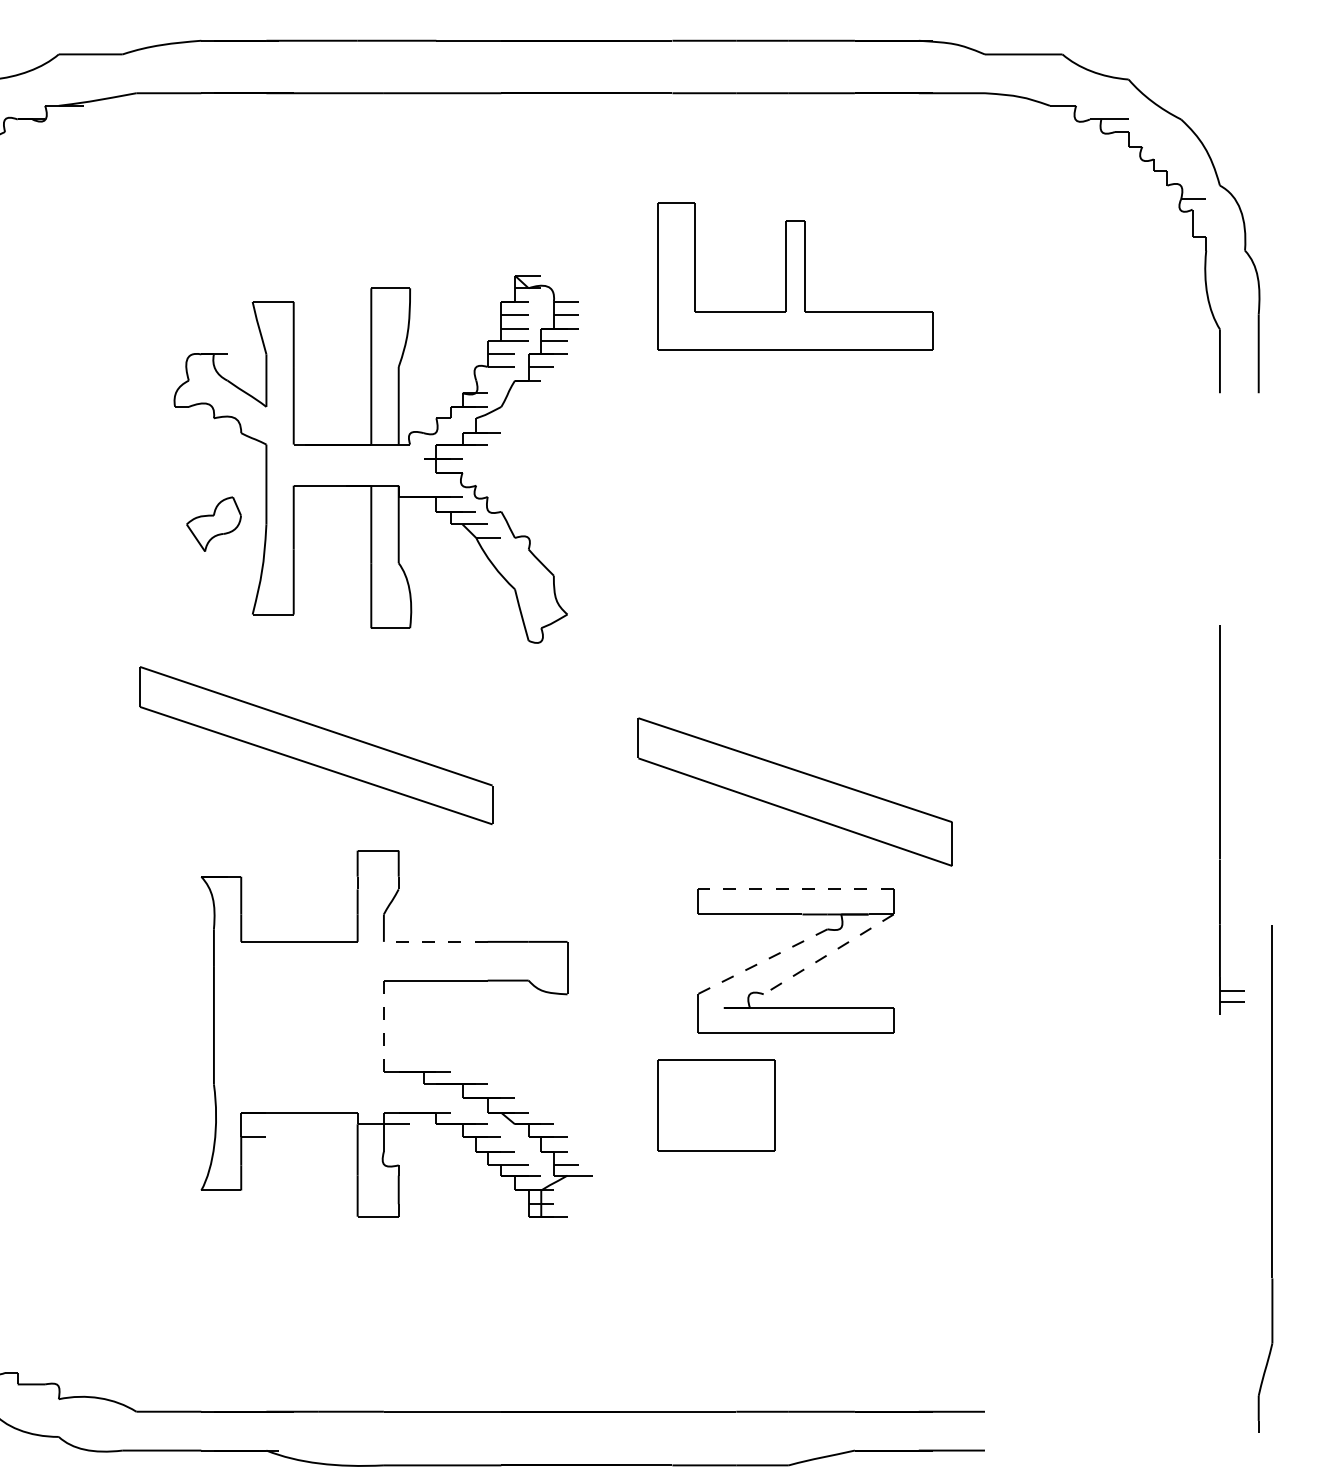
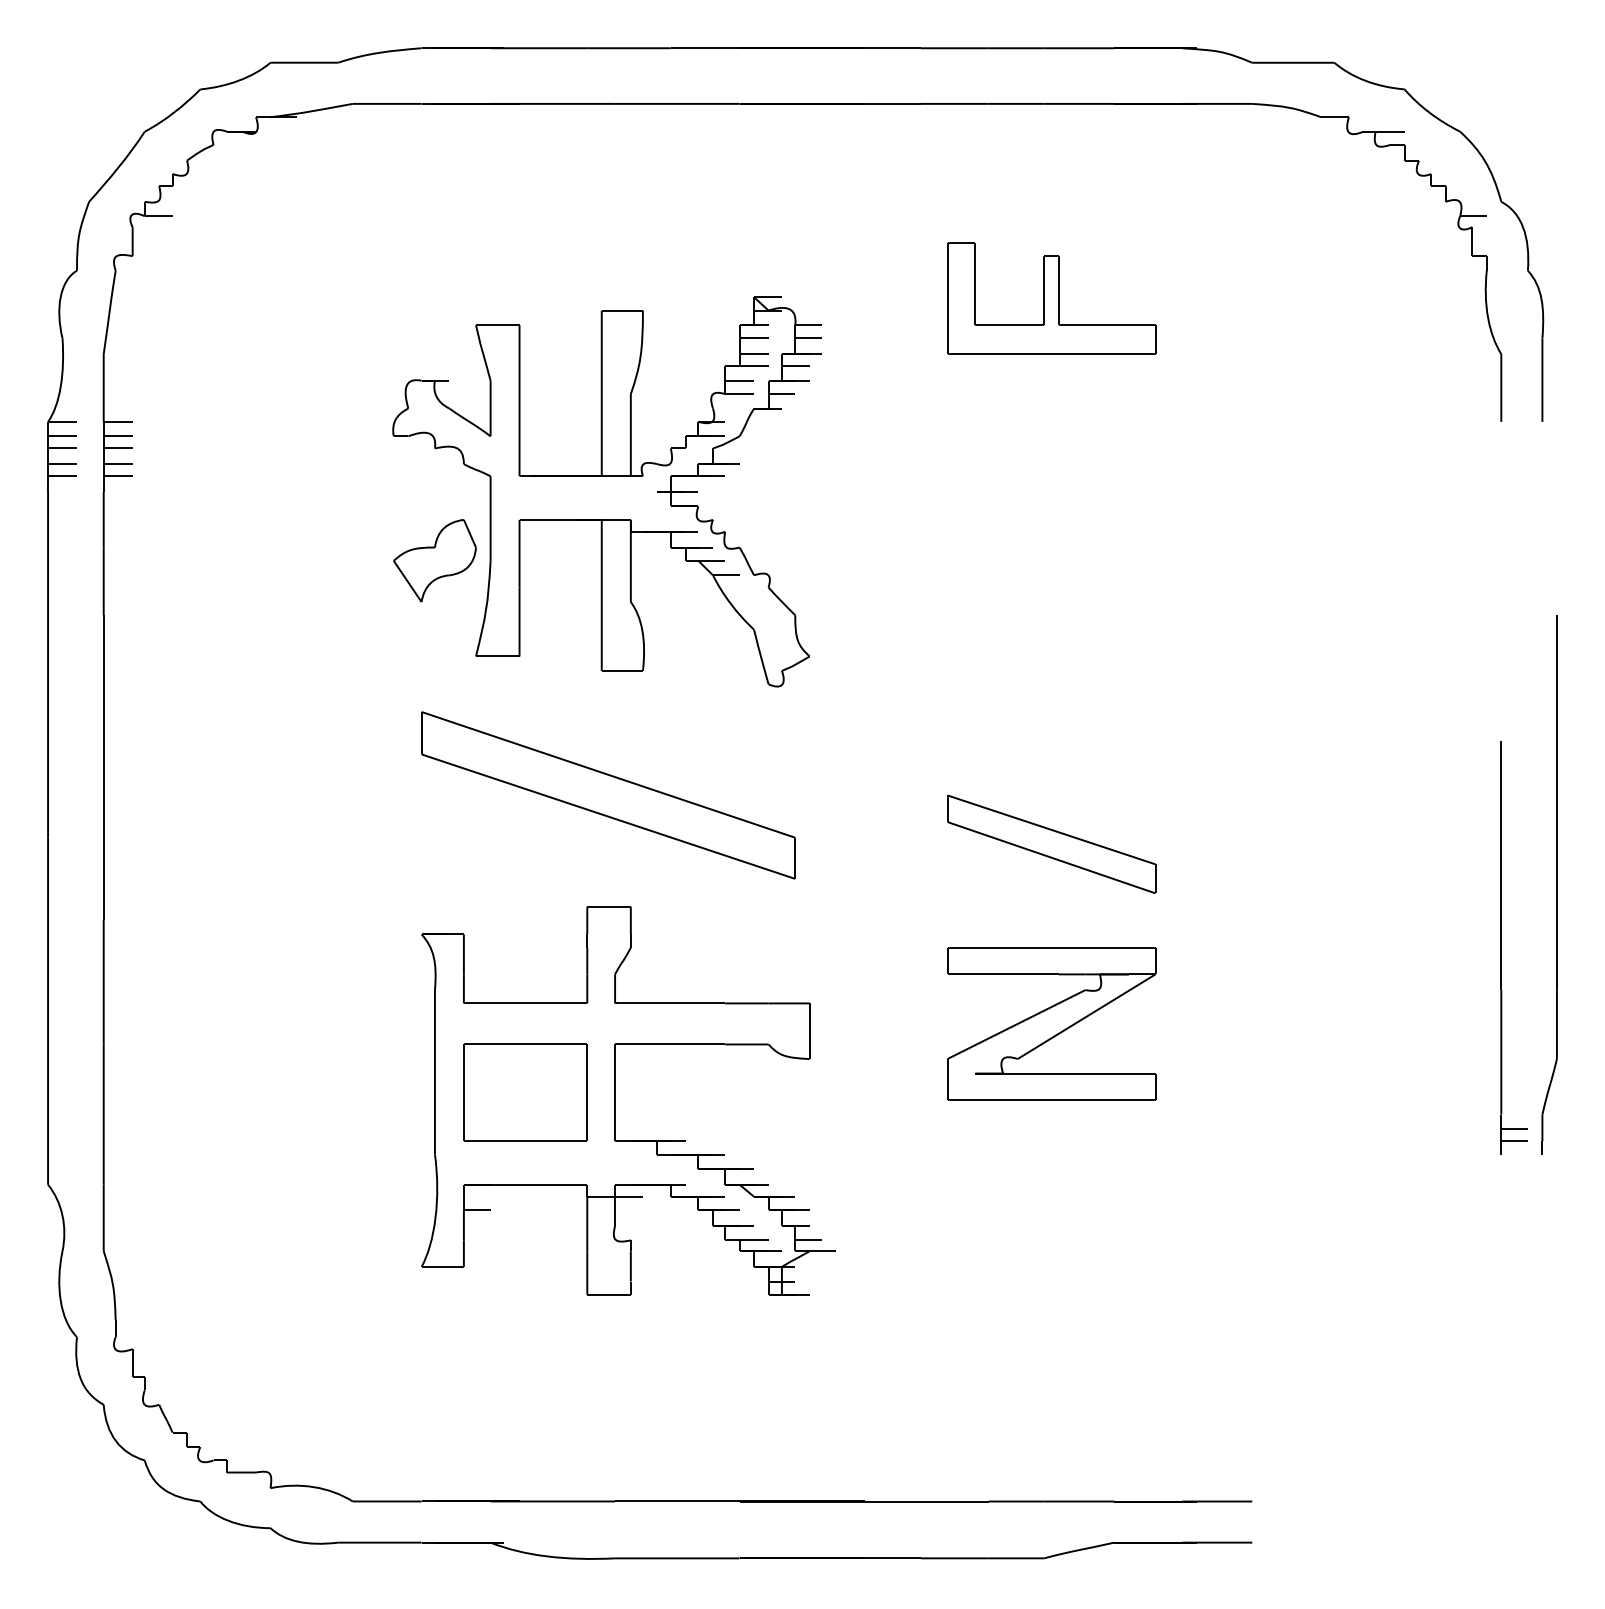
part: (795, 276) -> (1051, 298), size x0.71
part: (213, 524) -> (434, 560), size x1.43
part: (316, 745) -> (608, 795), moved
part: (795, 791) -> (1051, 843), size x0.62
part: (1220, 819) -> (1501, 947), moved
line: (795, 889) -> (1051, 947), dashed -> solid
line: (435, 941) -> (669, 1003), dashed -> solid
line: (828, 954) -> (1086, 1016), dashed -> solid
line: (762, 961) -> (1016, 1024), dashed -> solid
line: (384, 1026) -> (615, 1093), dashed -> solid
part: (716, 1105) -> (525, 1092), moved
part: (1272, 1178) -> (1556, 884), moved

